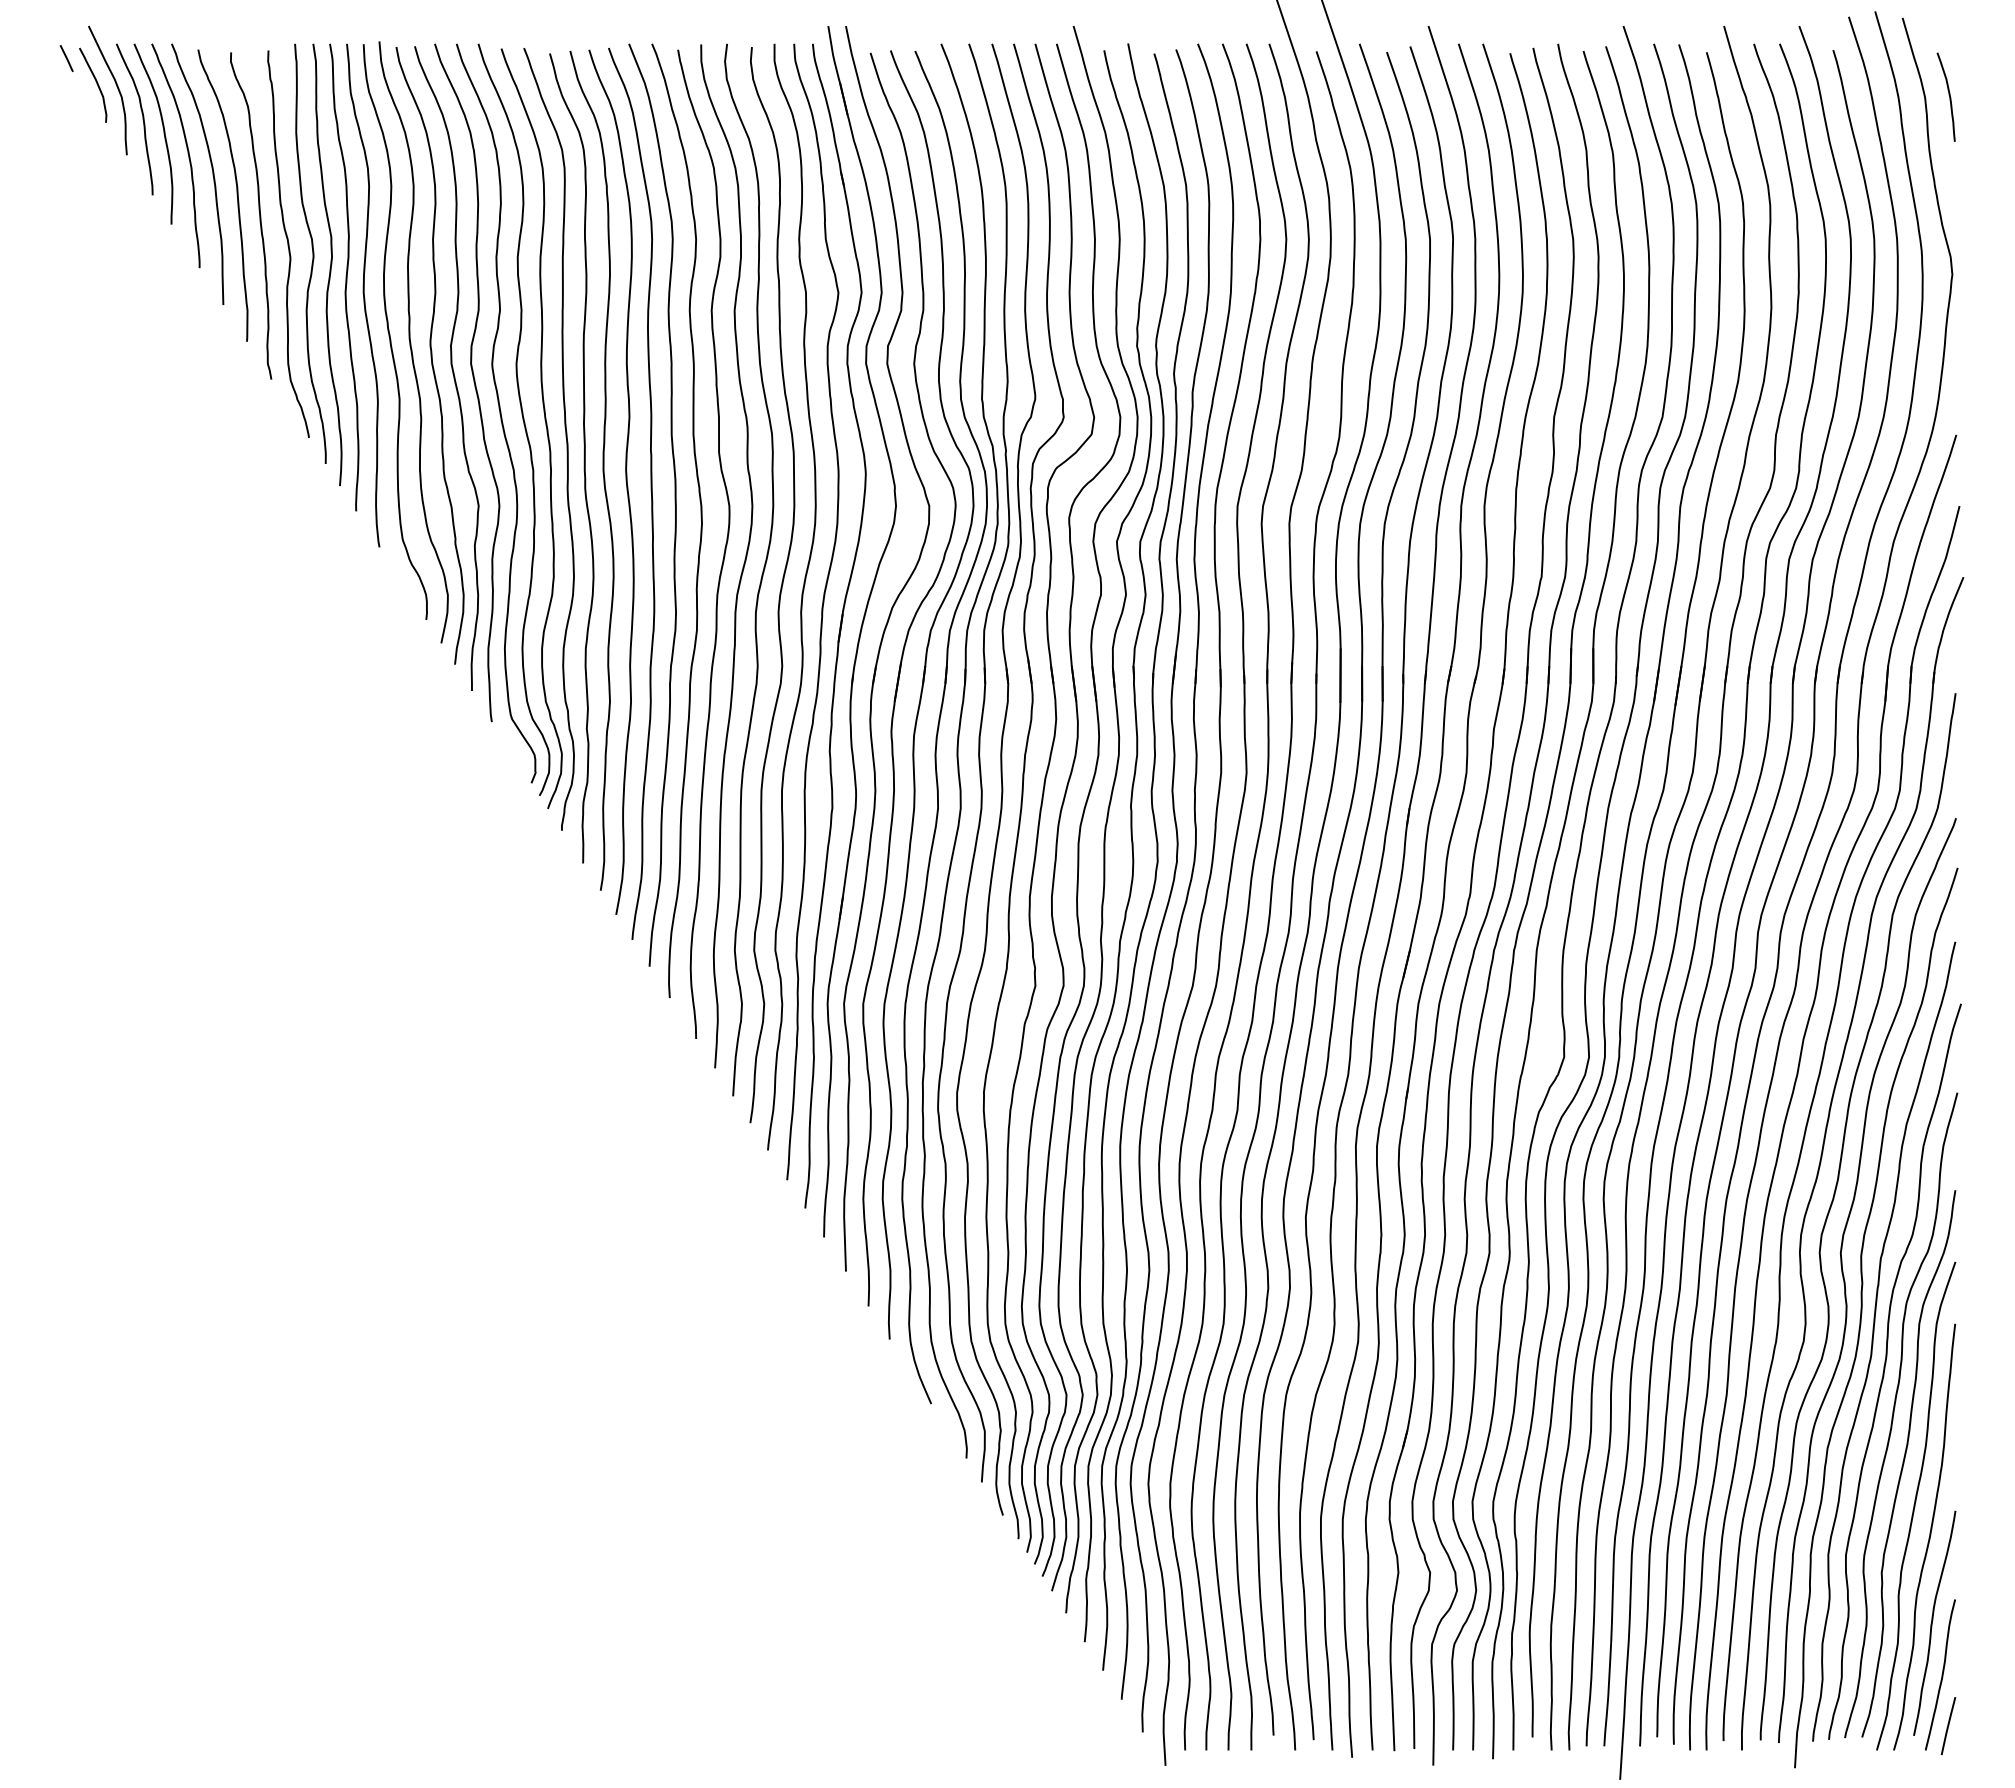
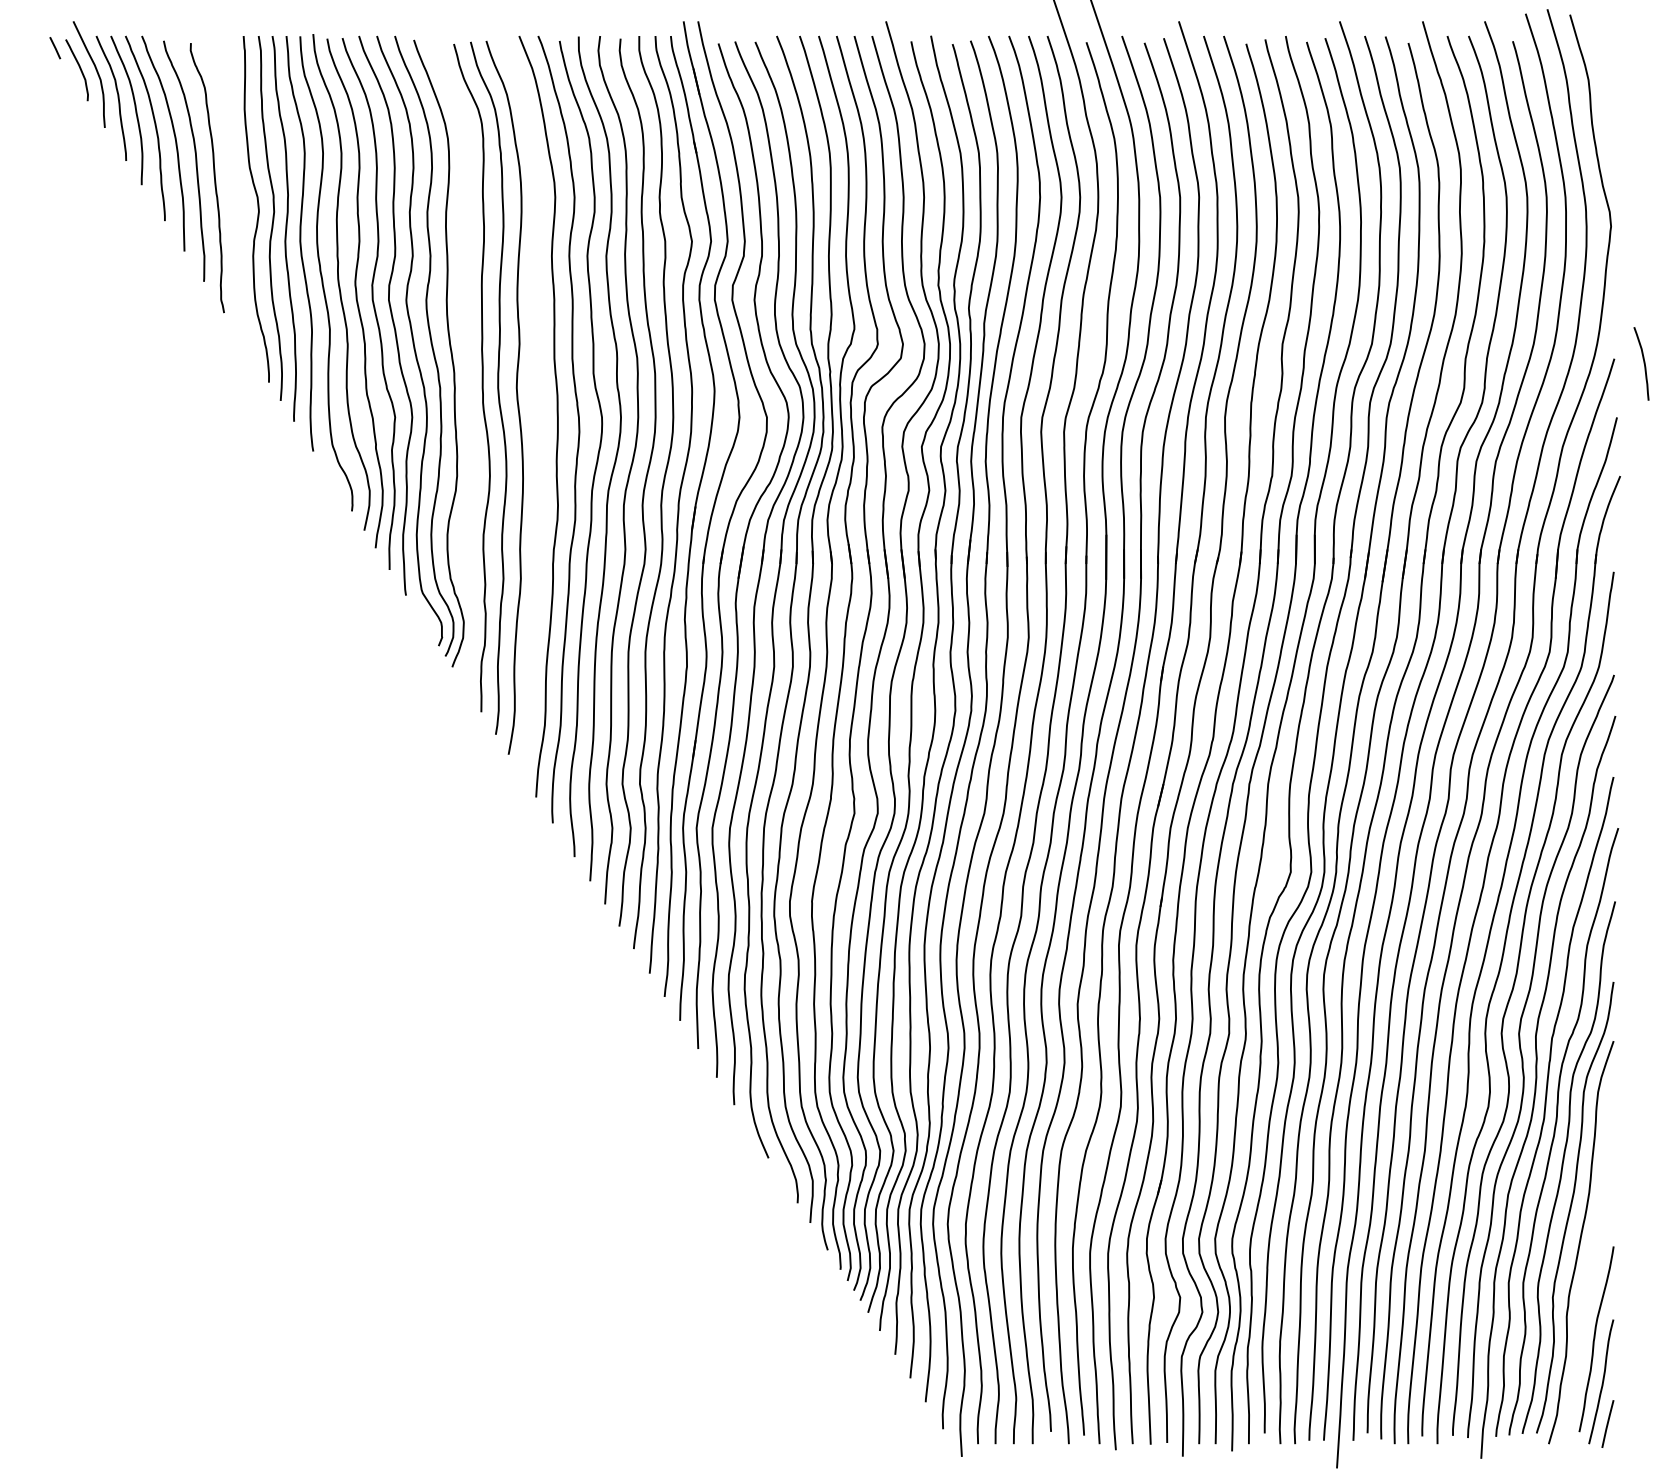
curve: (1948, 95) -> (1643, 362), moved
curve: (288, 243) -> (238, 200), removed
curve: (565, 437) -> (466, 360), removed
curve: (650, 491) -> (536, 405), removed
curve: (1928, 1537) -> (1591, 1268), removed

